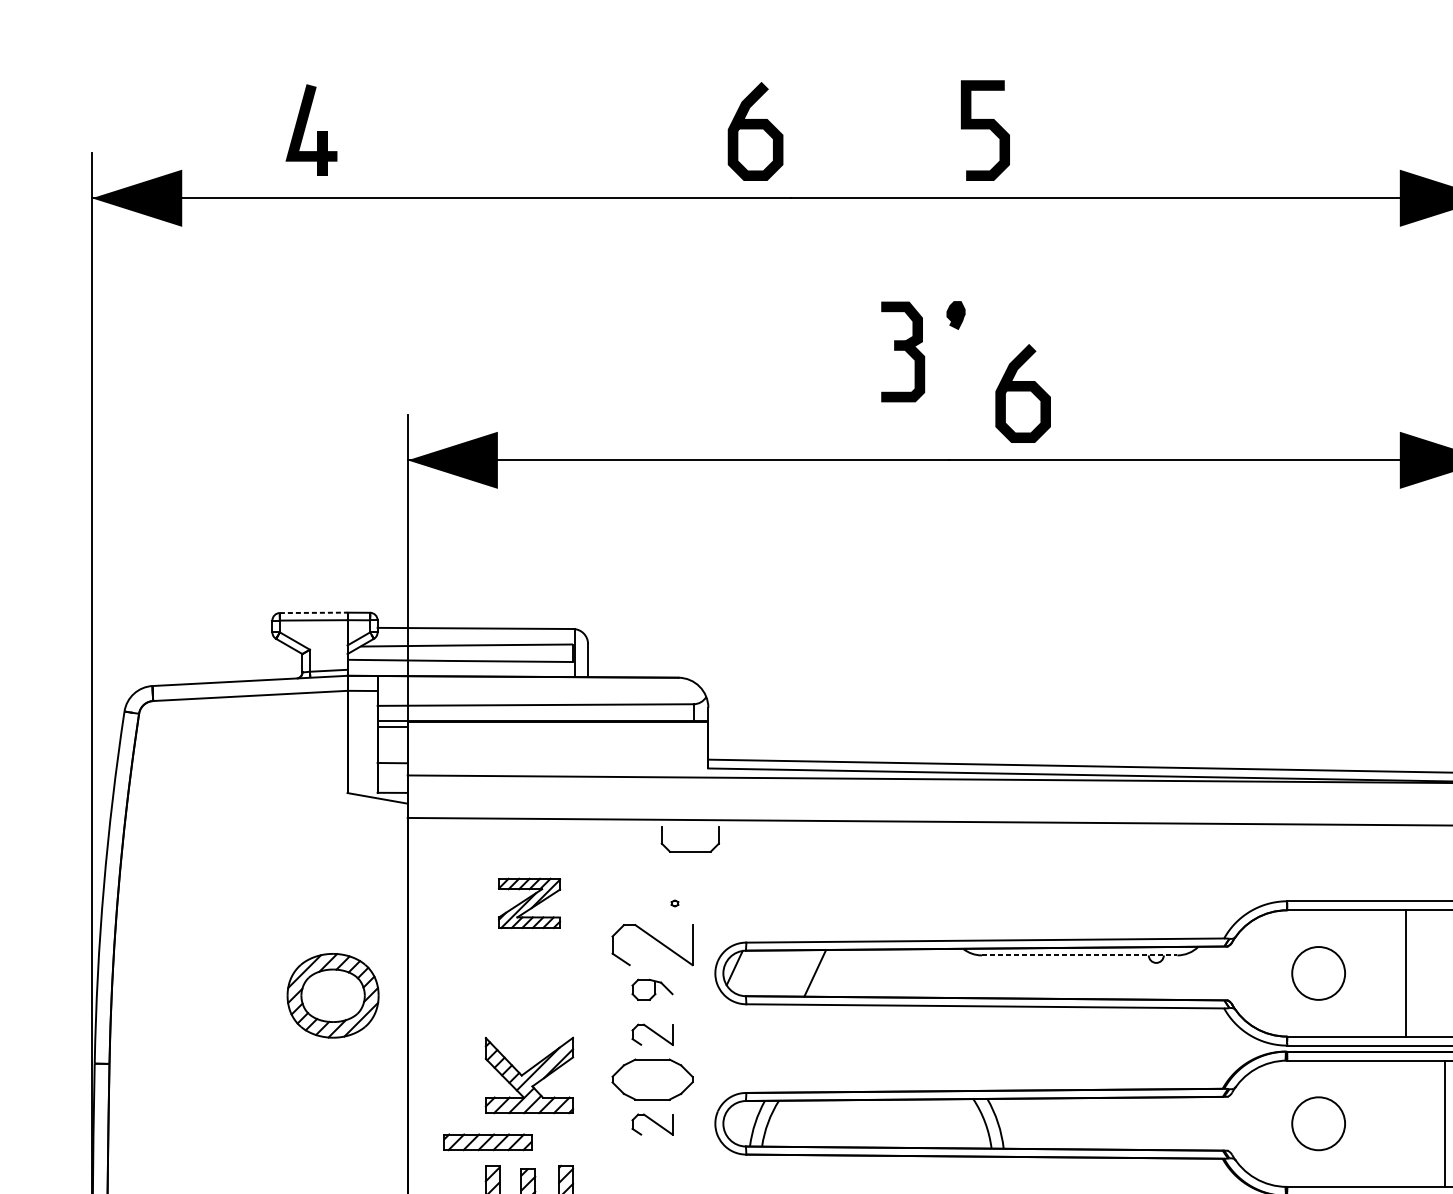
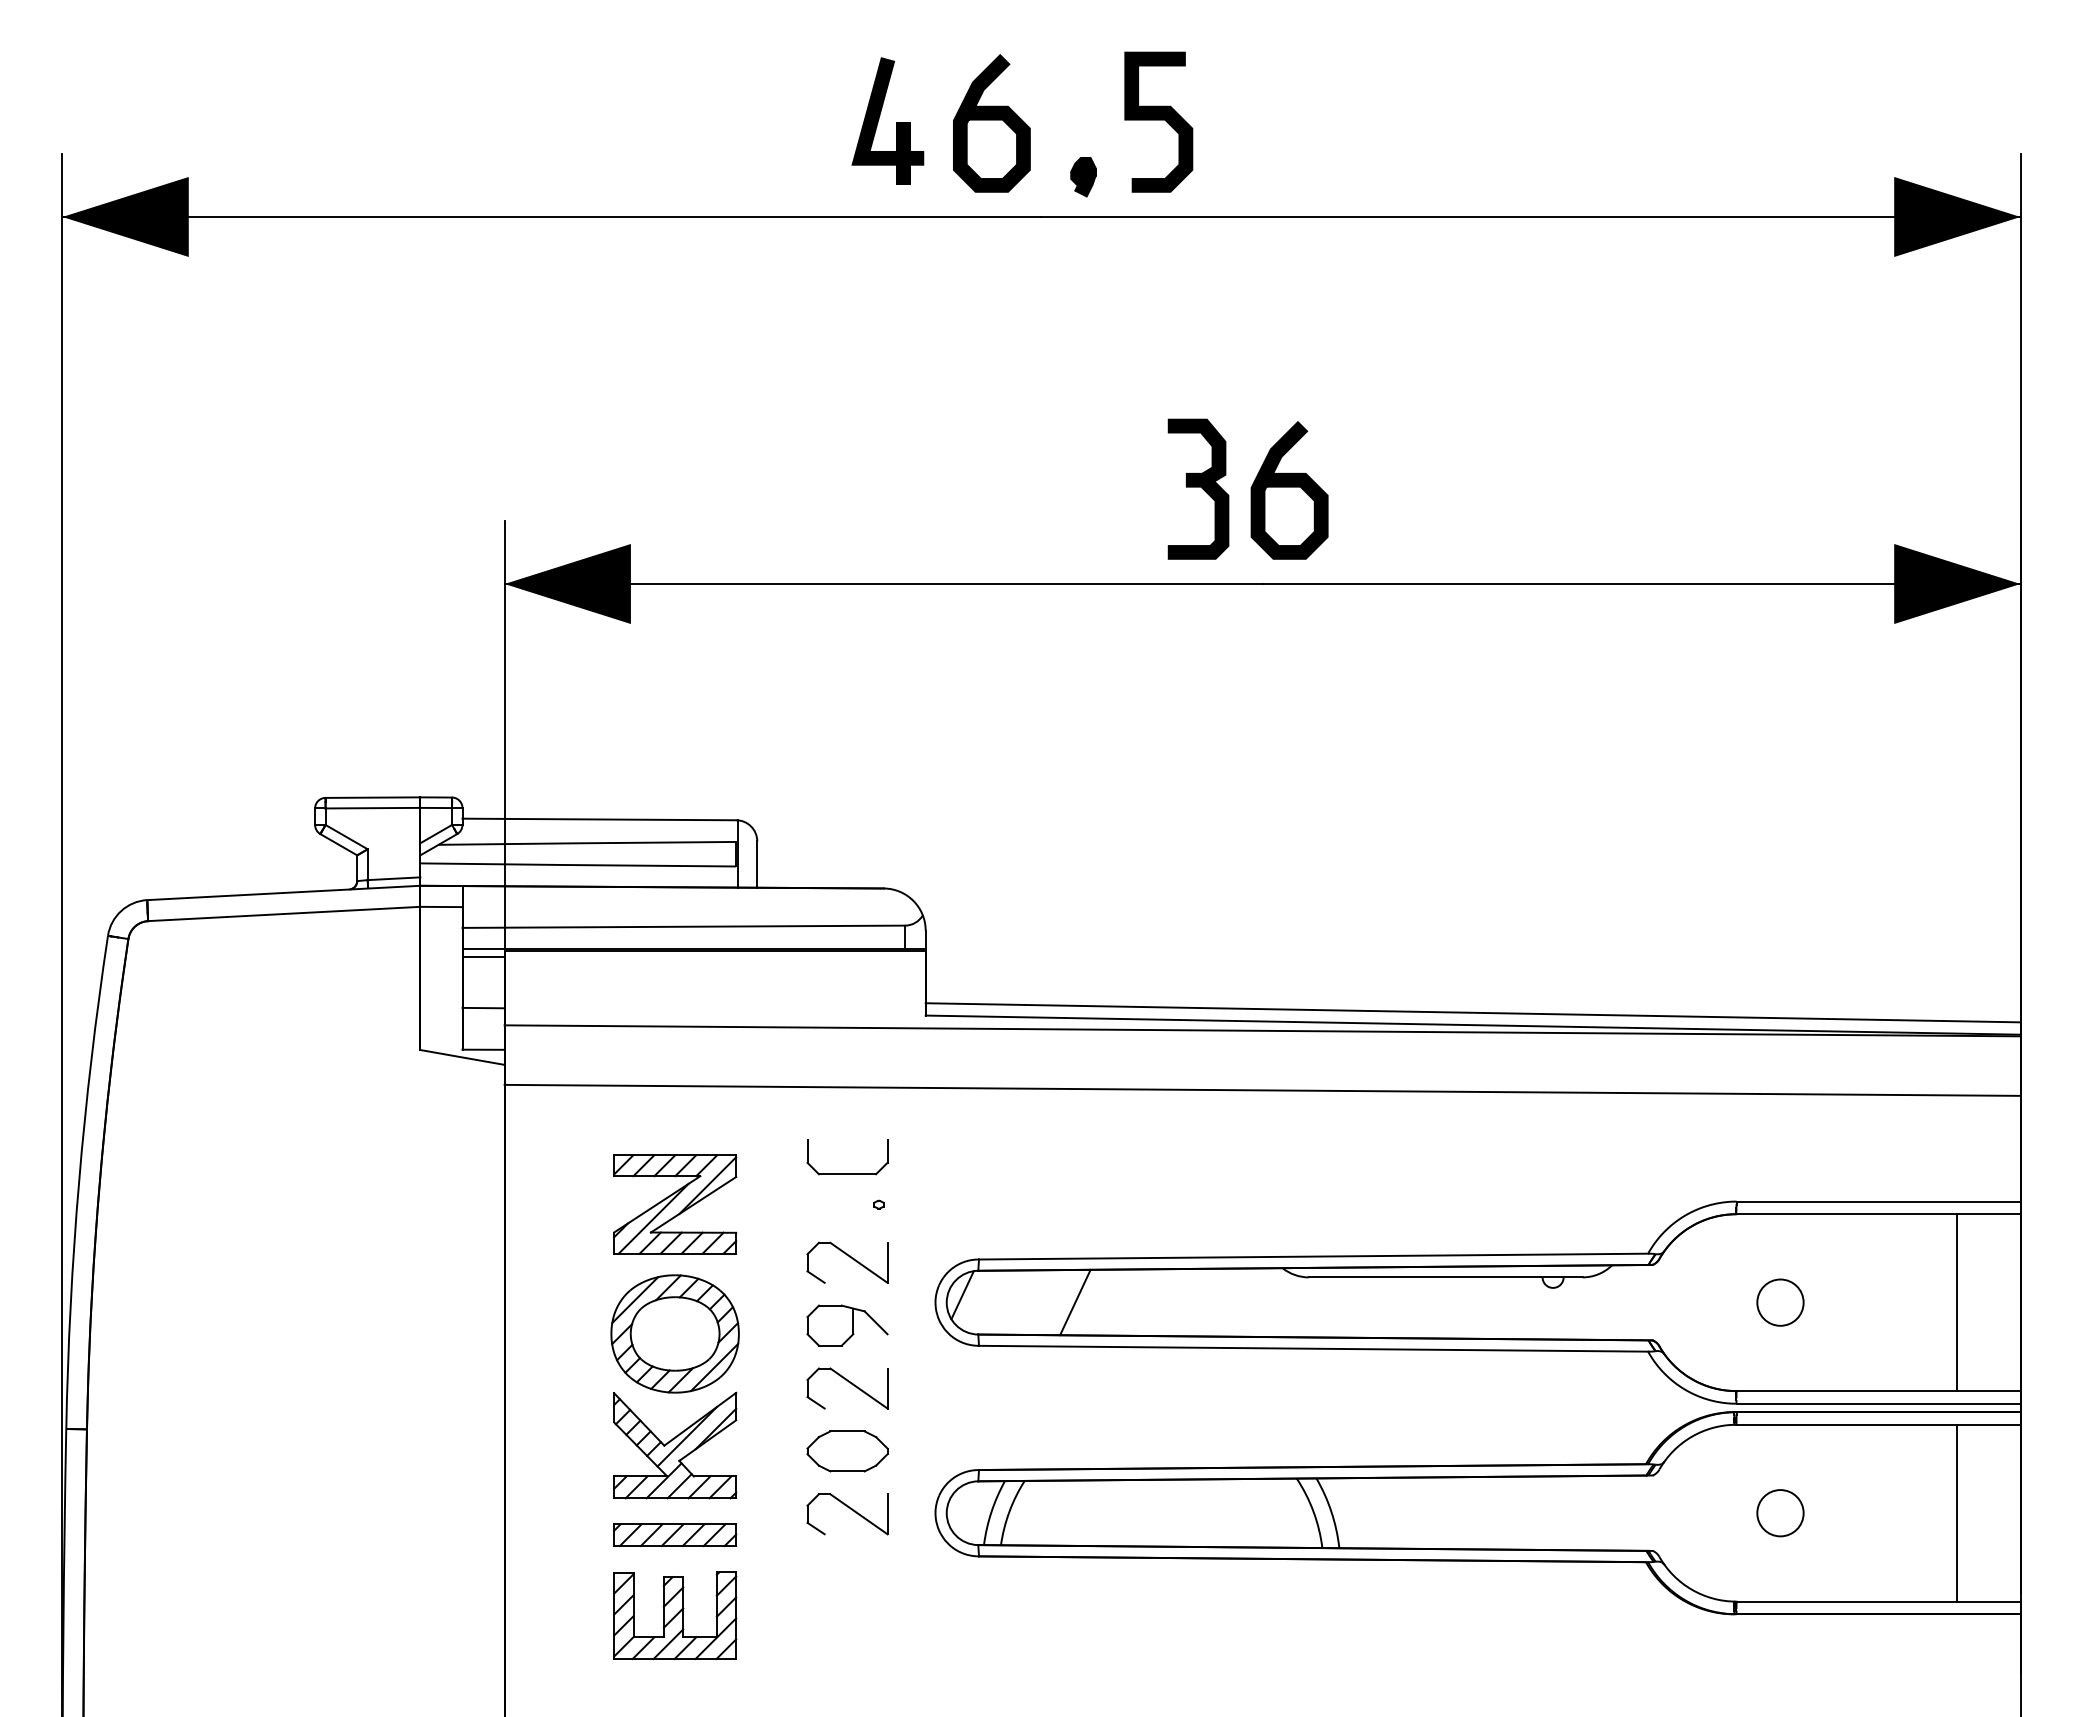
part: (305, 128) -> (879, 119), moved
curve: (985, 129) -> (1158, 120), moved
part: (955, 315) -> (1083, 177), moved
part: (903, 351) -> (1198, 488), moved
curve: (1023, 391) -> (1289, 487), moved
line: (314, 612) -> (373, 797), dashed -> solid
part: (690, 851) -> (847, 1173), moved
part: (529, 903) -> (675, 1204), size x1.43
part: (652, 944) -> (847, 1262), size x0.71
line: (1079, 955) -> (1445, 1277), dashed -> solid
circle: (1318, 973) -> (1780, 1302), size x0.62
line: (1406, 973) -> (1957, 1302), moved
part: (652, 989) -> (847, 1325), size x1.43
part: (332, 995) -> (674, 1333), moved
part: (652, 1034) -> (847, 1388), size x1.43
part: (652, 1079) -> (847, 1451), size x0.71
circle: (1318, 1123) -> (1780, 1513), size x0.62
part: (652, 1124) -> (847, 1514), size x1.43
part: (488, 1142) -> (675, 1535), moved

